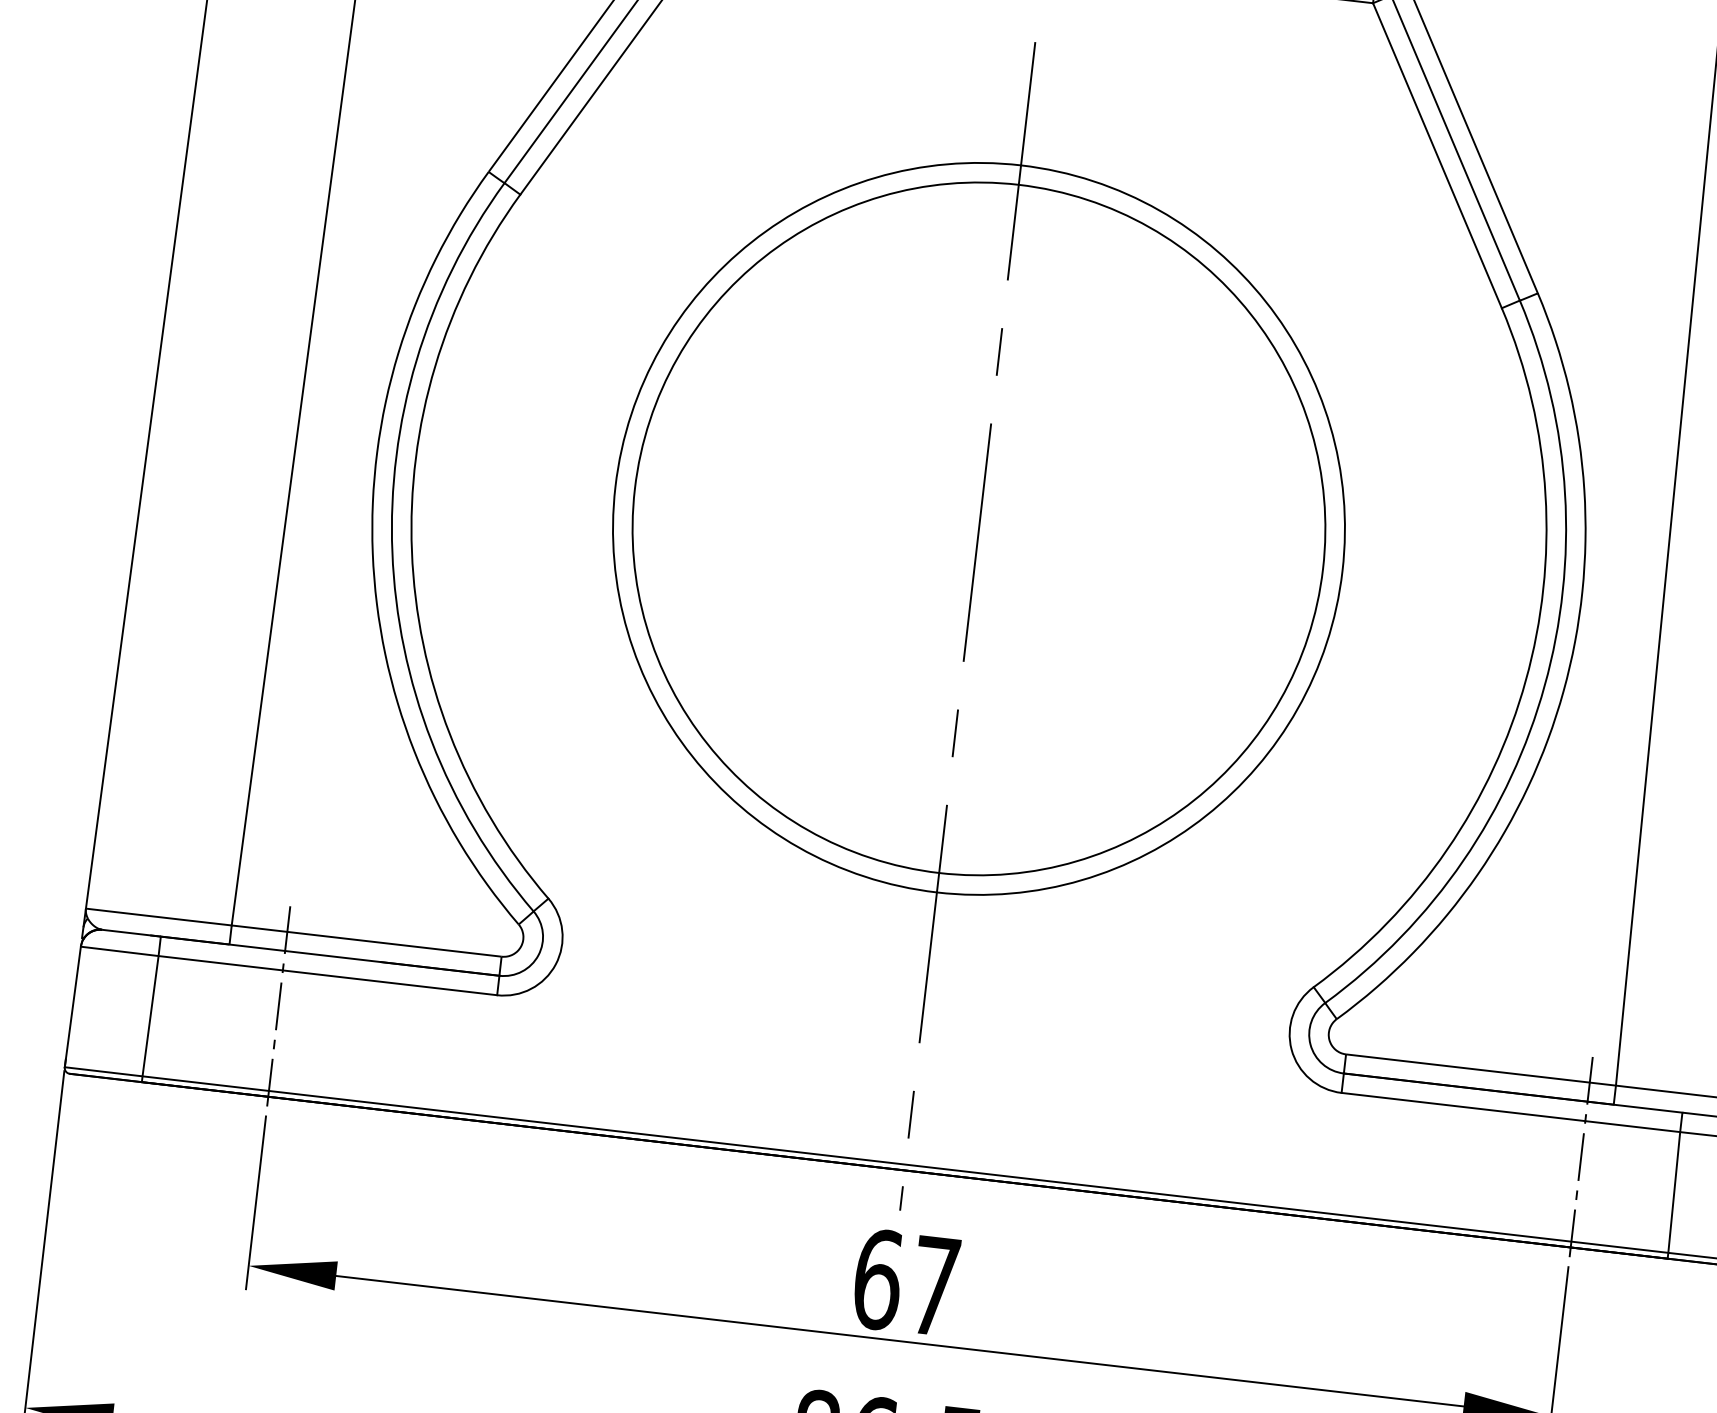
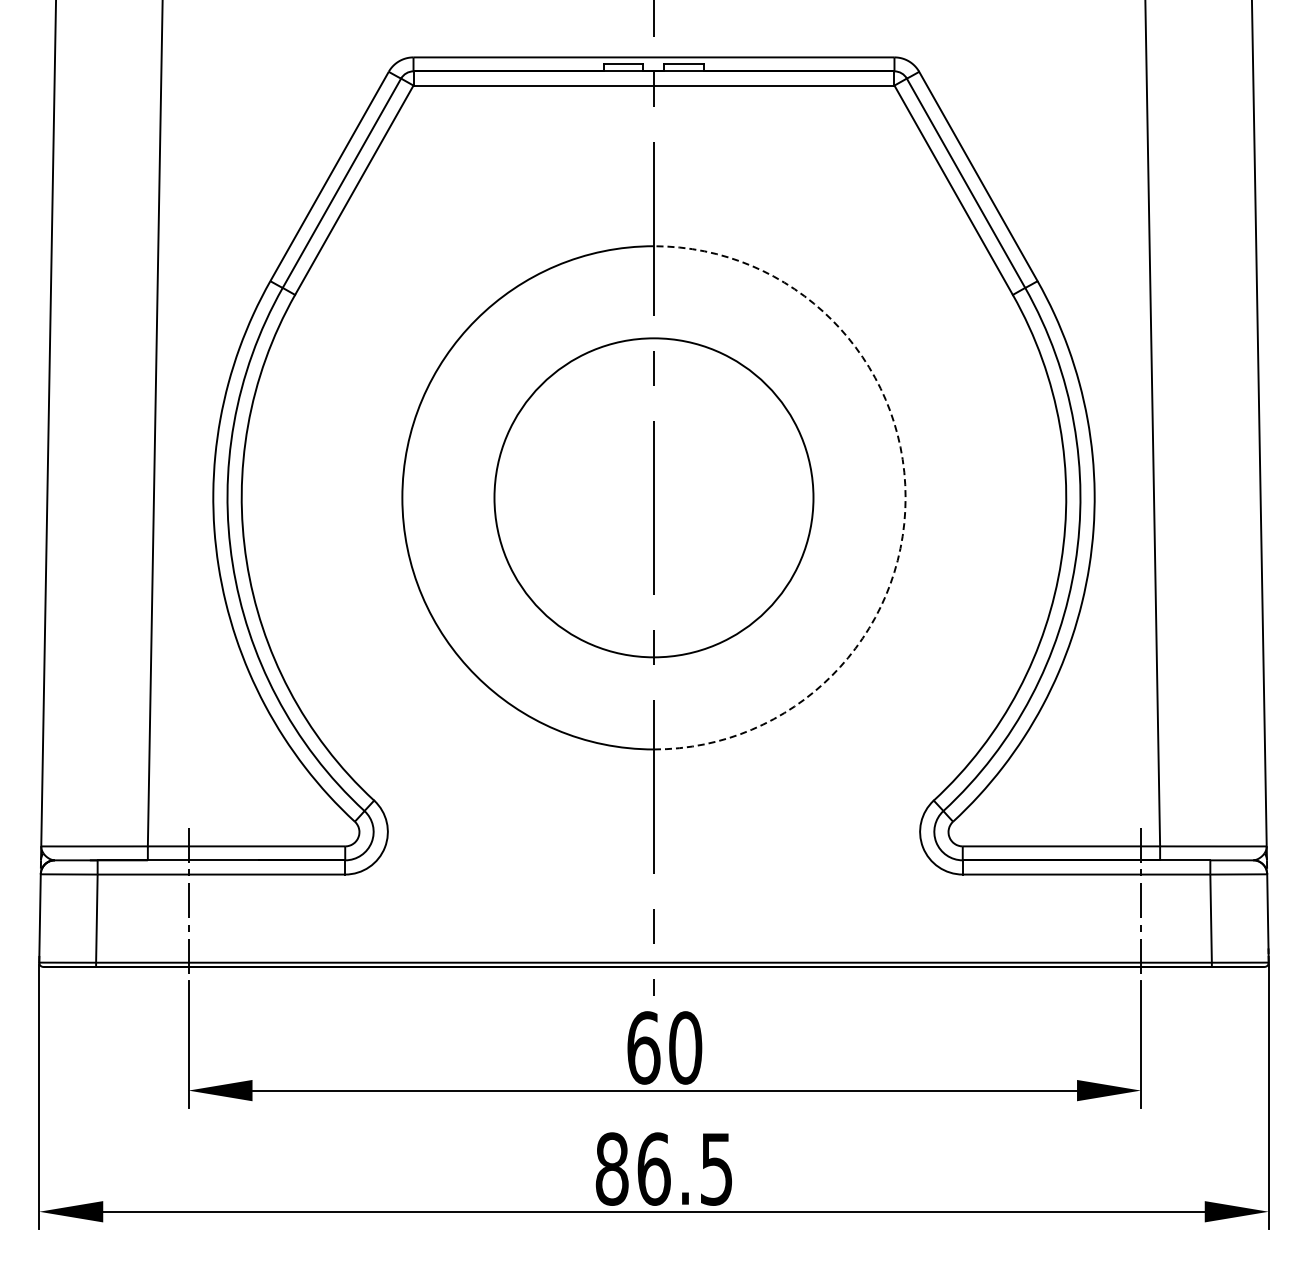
circle: (978, 528) -> (653, 497), size x0.6
arc: (1322, 568) -> (905, 497), solid -> dashed
text: (935, 1285) -> (685, 1047), 67 -> 60

